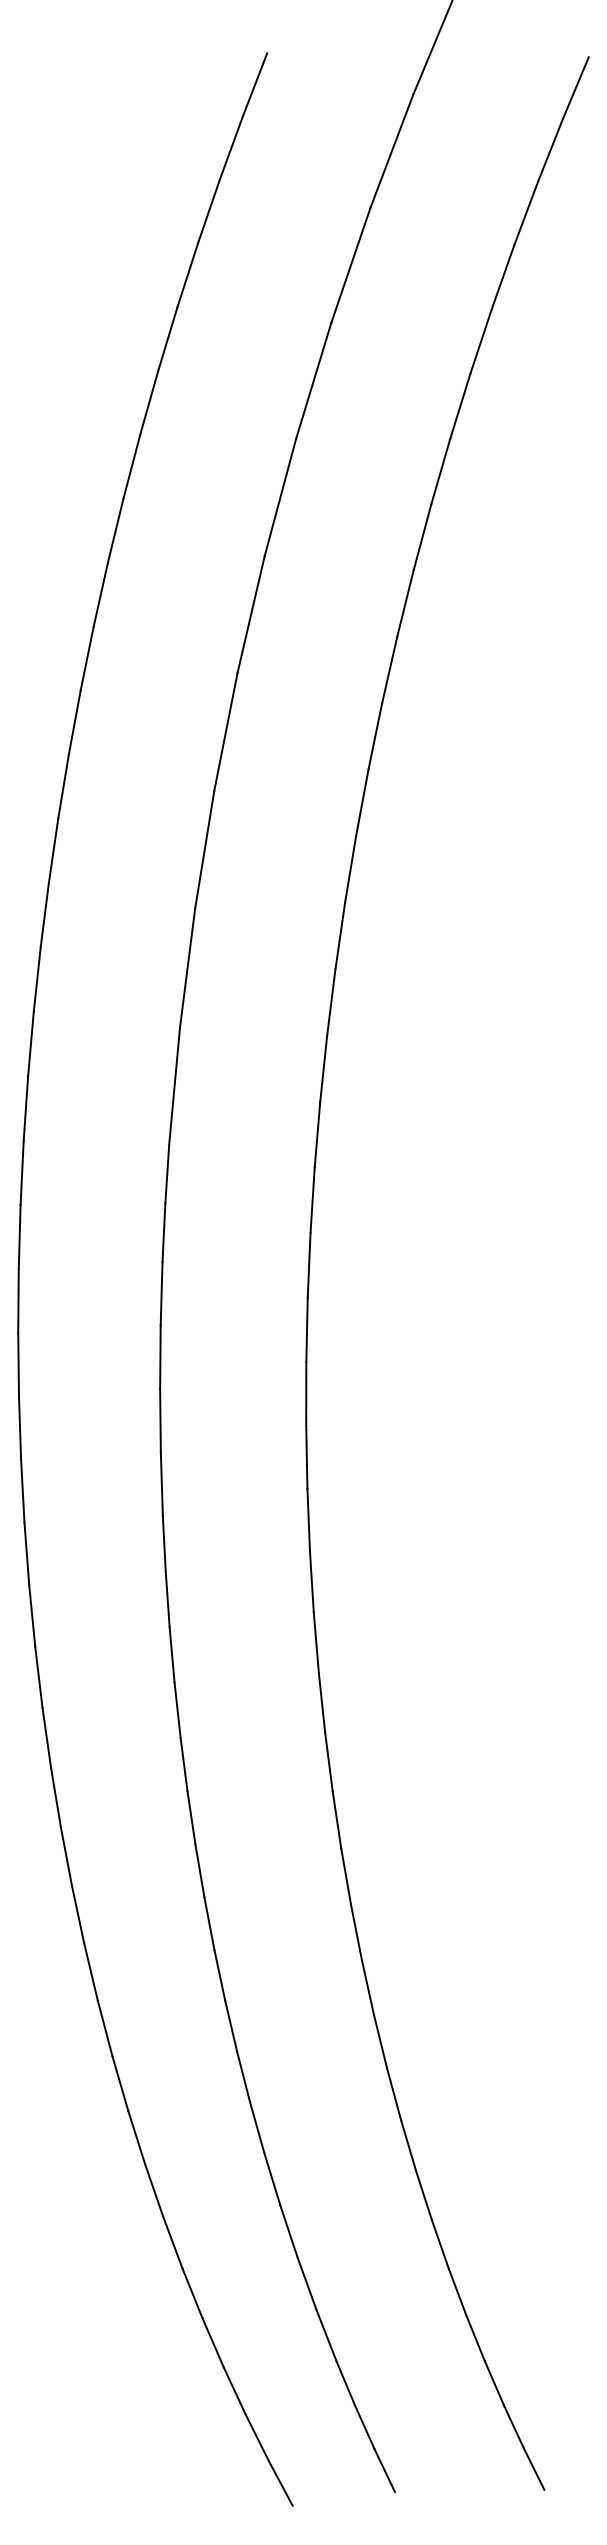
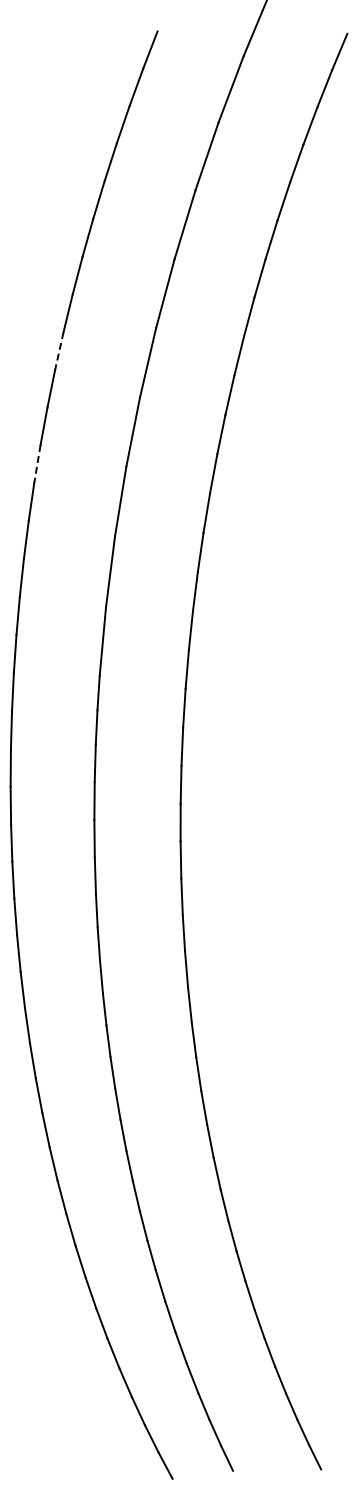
line: (101, 595) -> (59, 351), solid -> dashed
line: (63, 787) -> (37, 464), solid -> dashed

